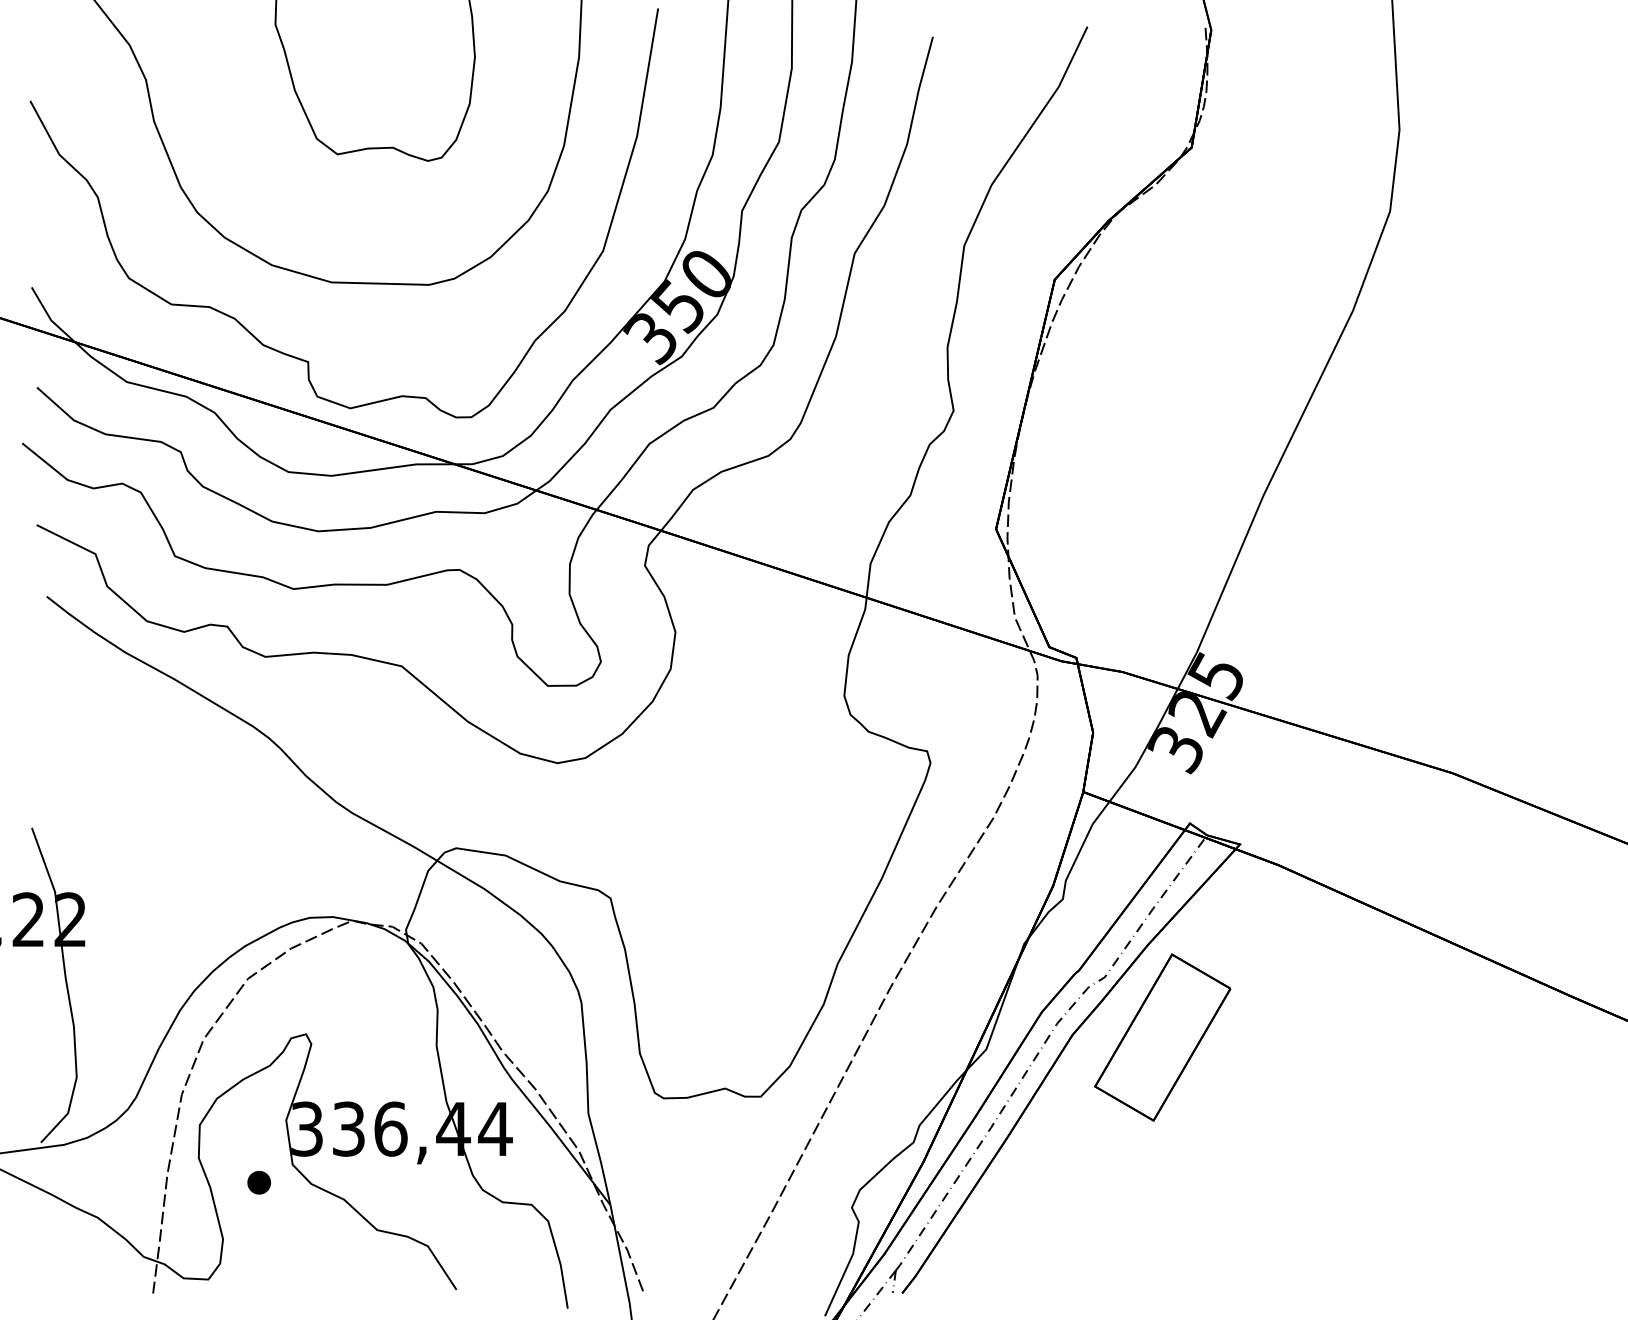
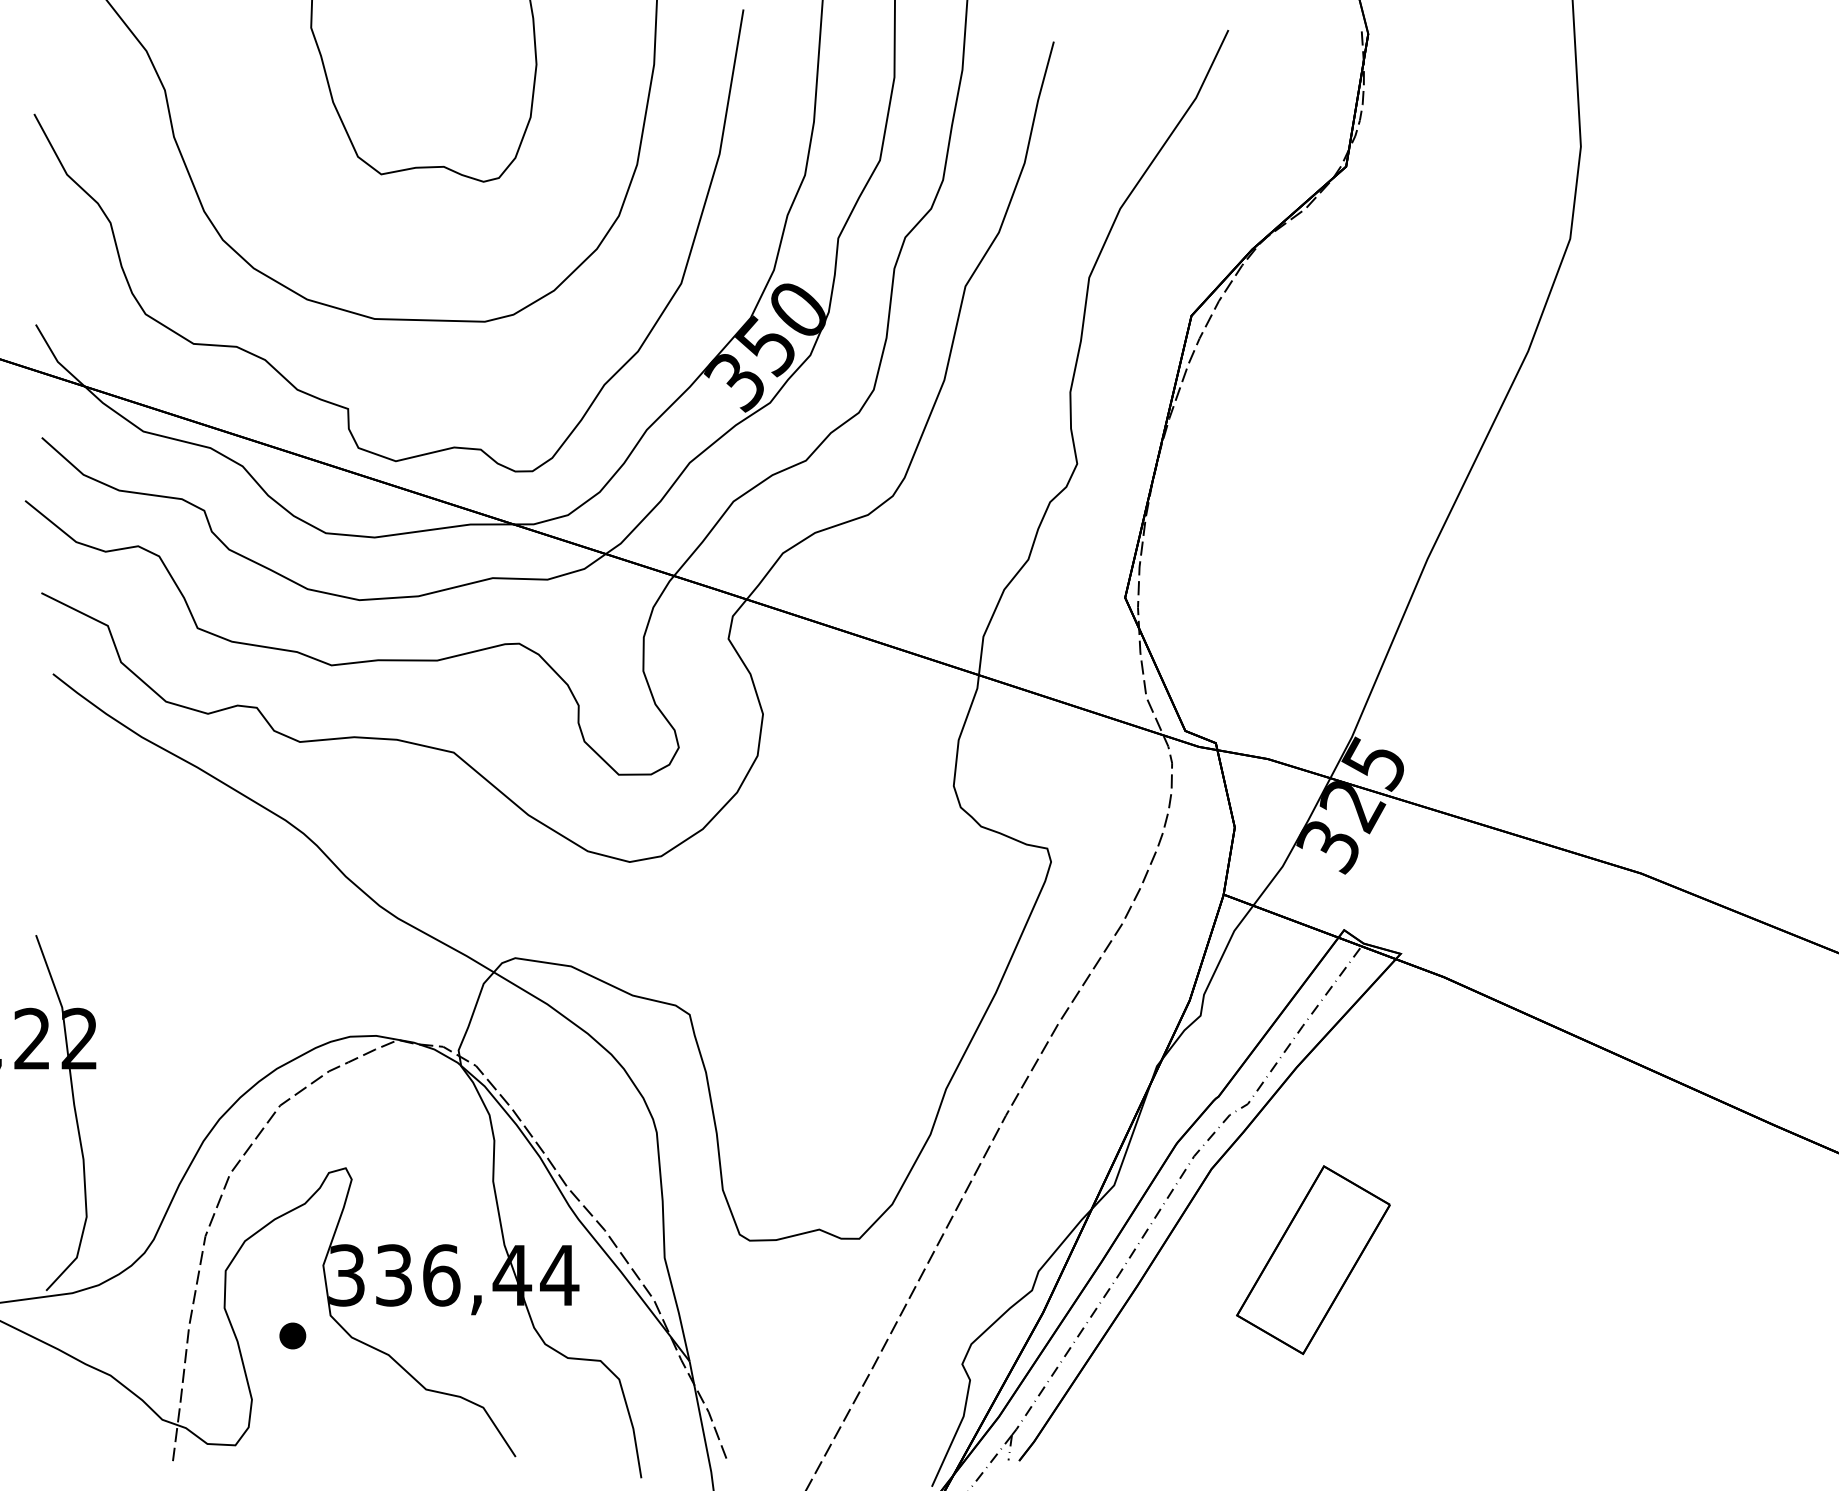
part: (1162, 1037) -> (1313, 1260), moved

